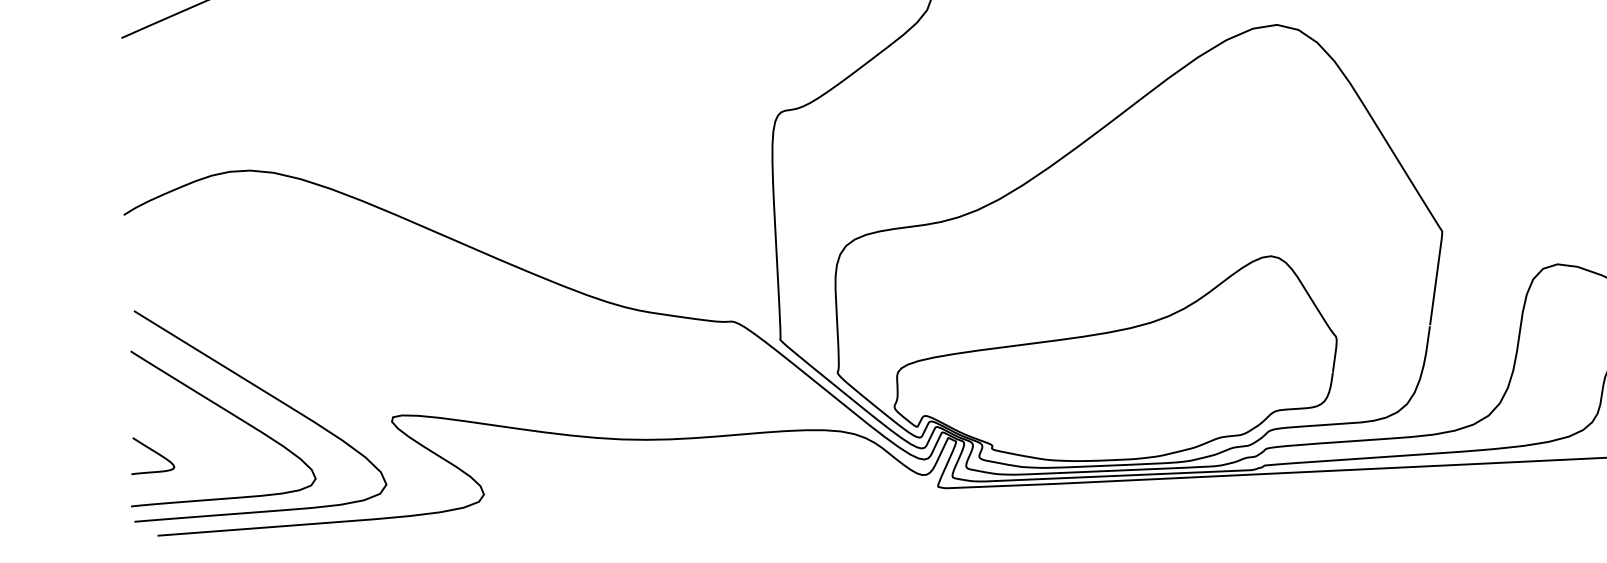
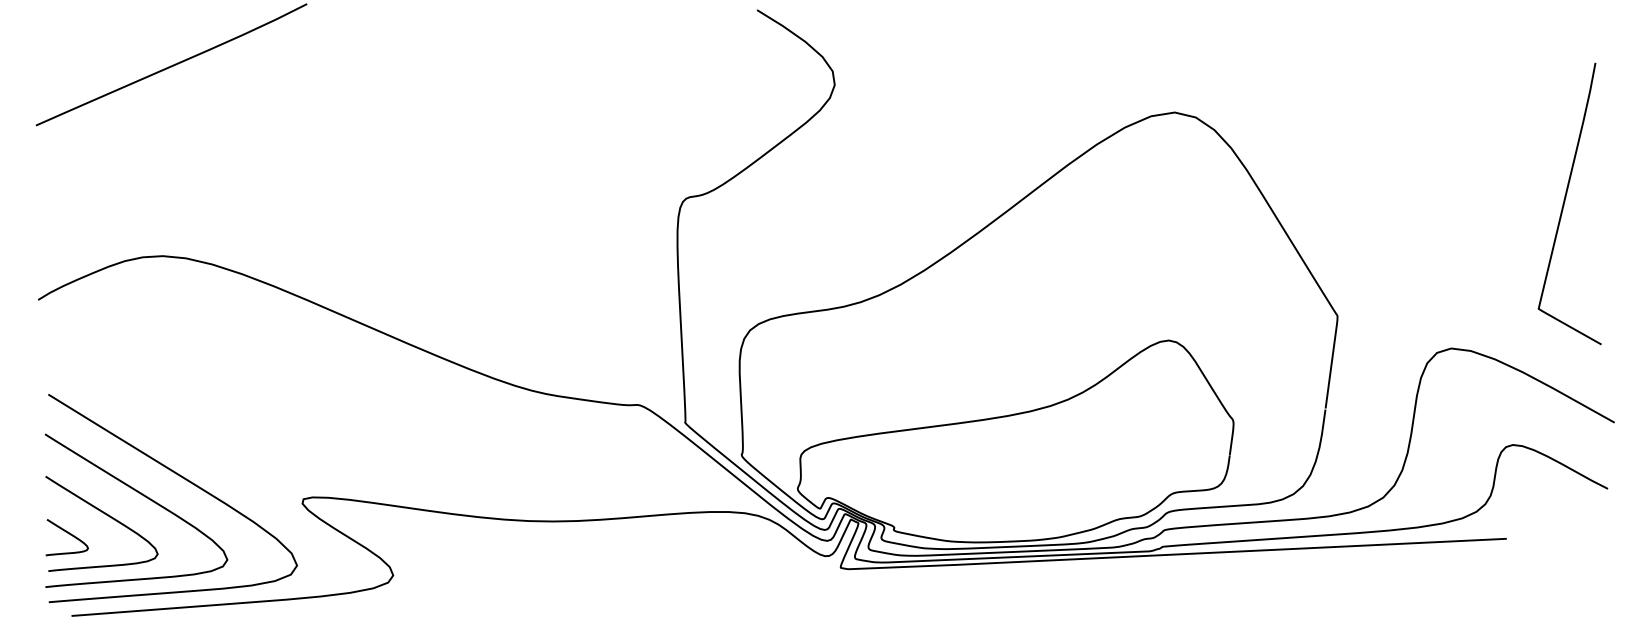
curve: (193, 433) -> (106, 515), added

